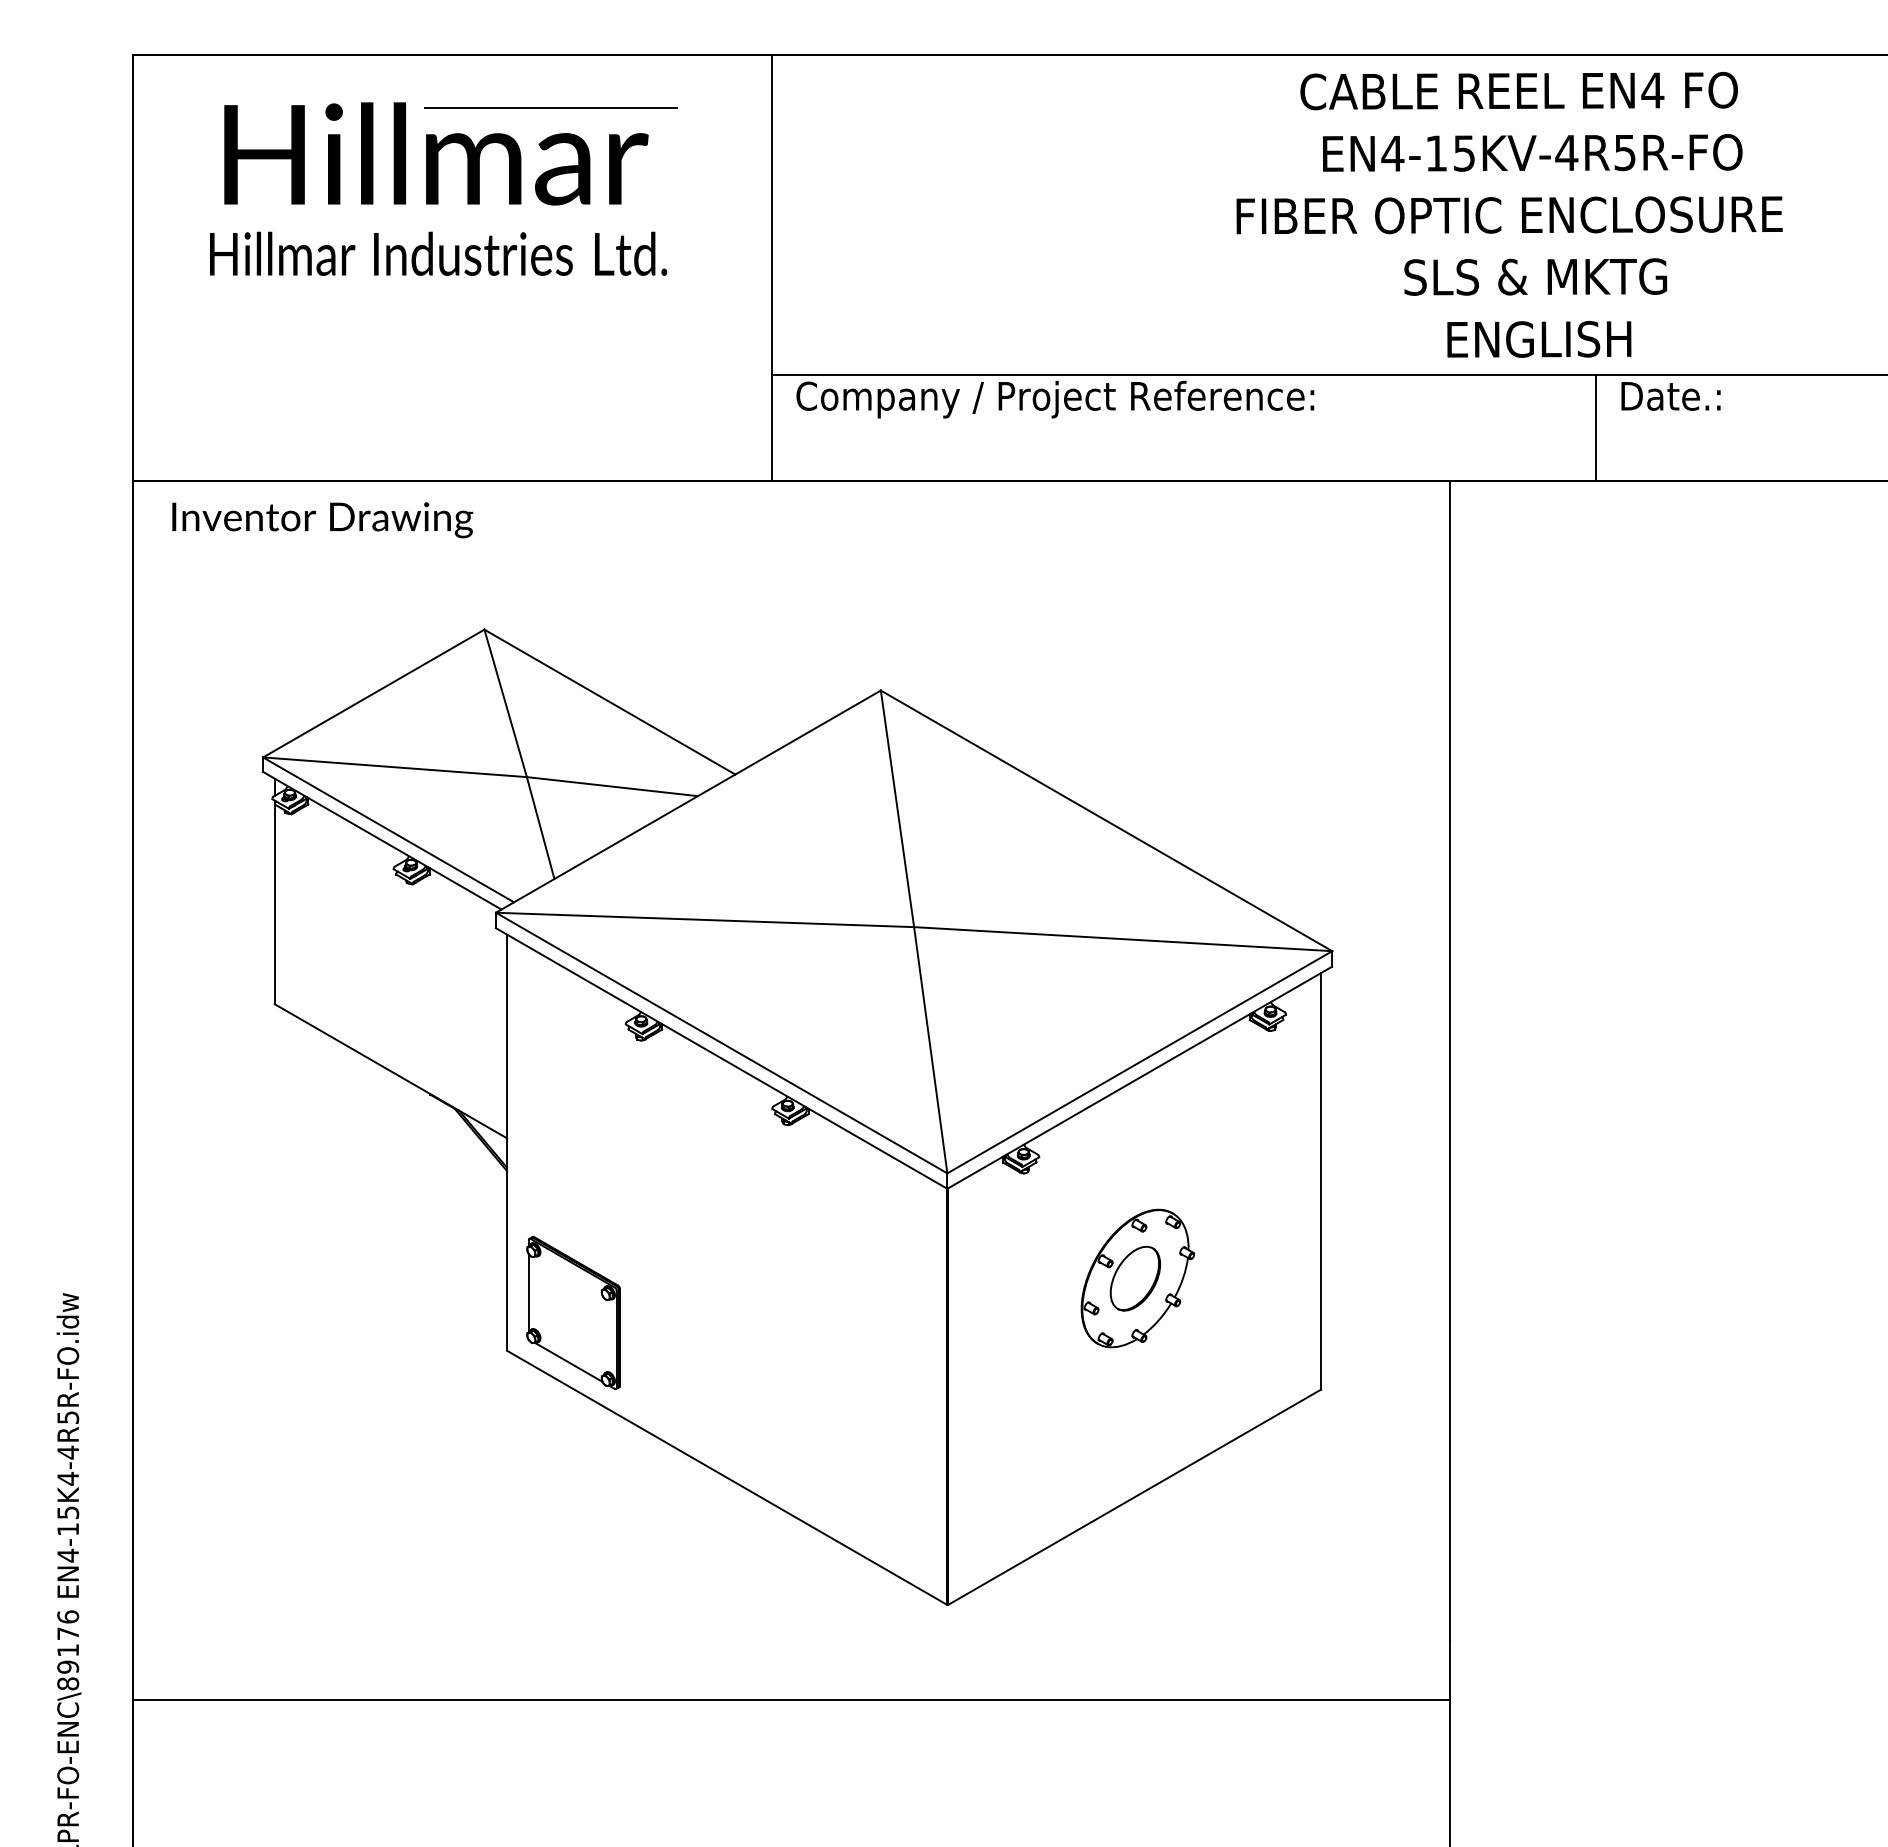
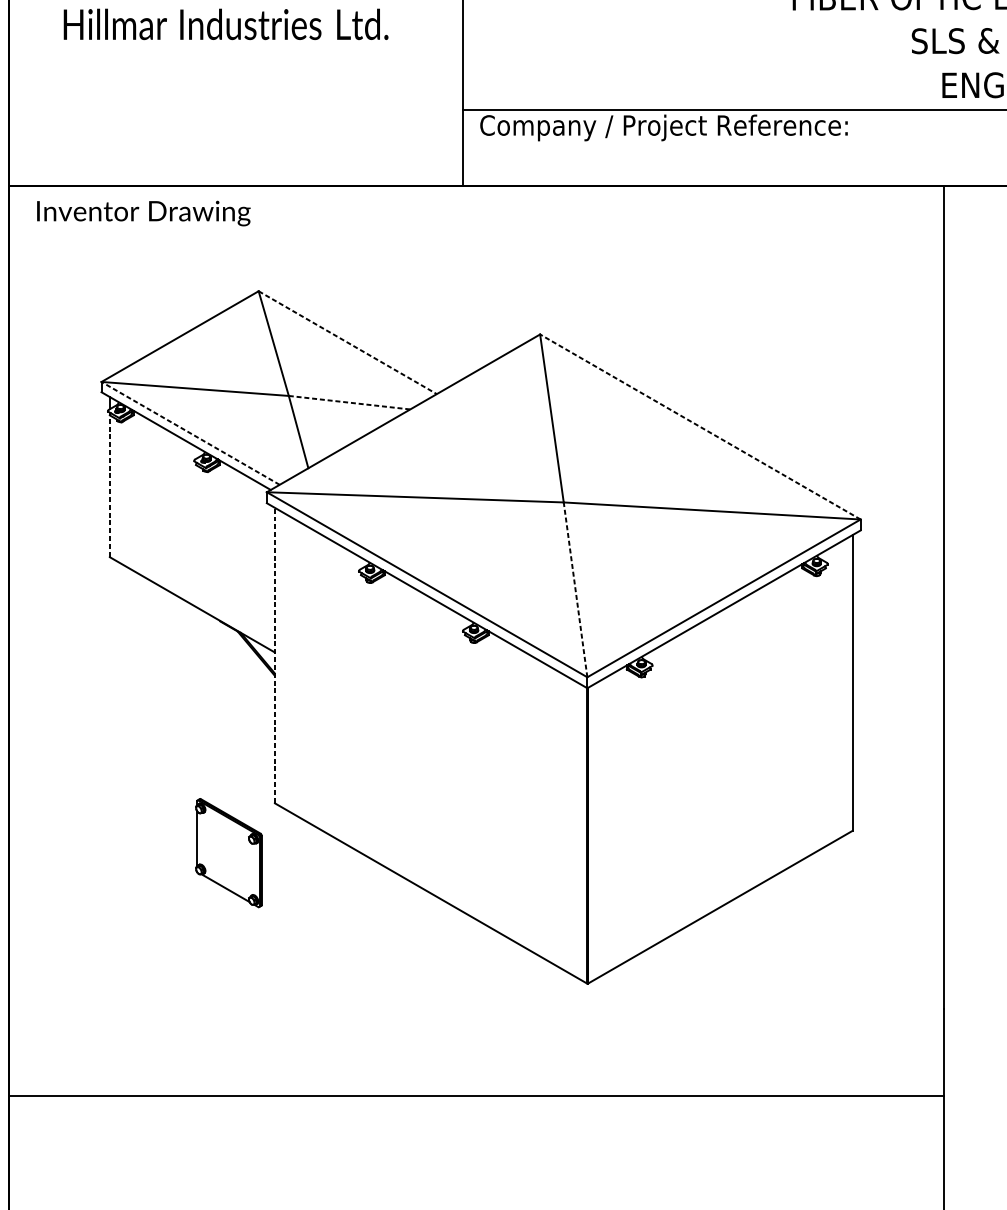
line: (609, 702) -> (347, 342), solid -> dashed
line: (612, 786) -> (349, 402), solid -> dashed
line: (1106, 820) -> (700, 426), solid -> dashed
line: (388, 829) -> (190, 433), solid -> dashed
line: (274, 901) -> (109, 484), solid -> dashed
line: (930, 1049) -> (575, 589), solid -> dashed
line: (507, 1142) -> (275, 655), solid -> dashed
part: (1137, 1278) -> (722, 751), removed
part: (573, 1312) -> (228, 852), moved
line: (791, 1700) -> (476, 1095), moved

